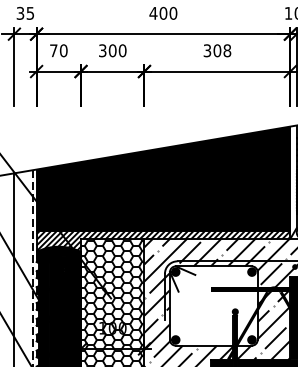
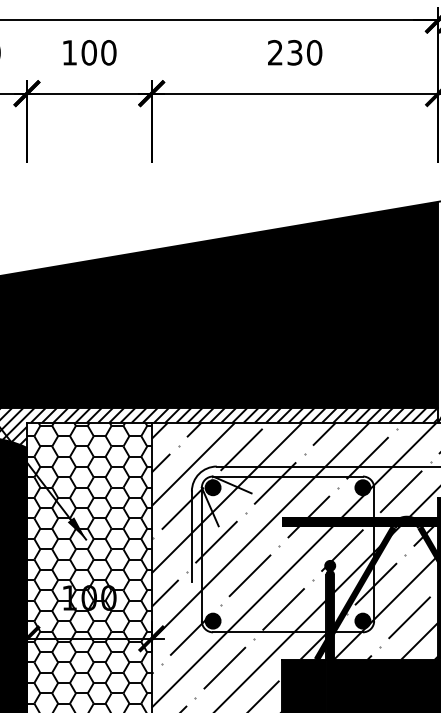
text: (102, 50) -> (69, 52), 300 -> 100
text: (217, 50) -> (295, 52), 308 -> 230
hatch: (213, 305) -> (287, 553), added

